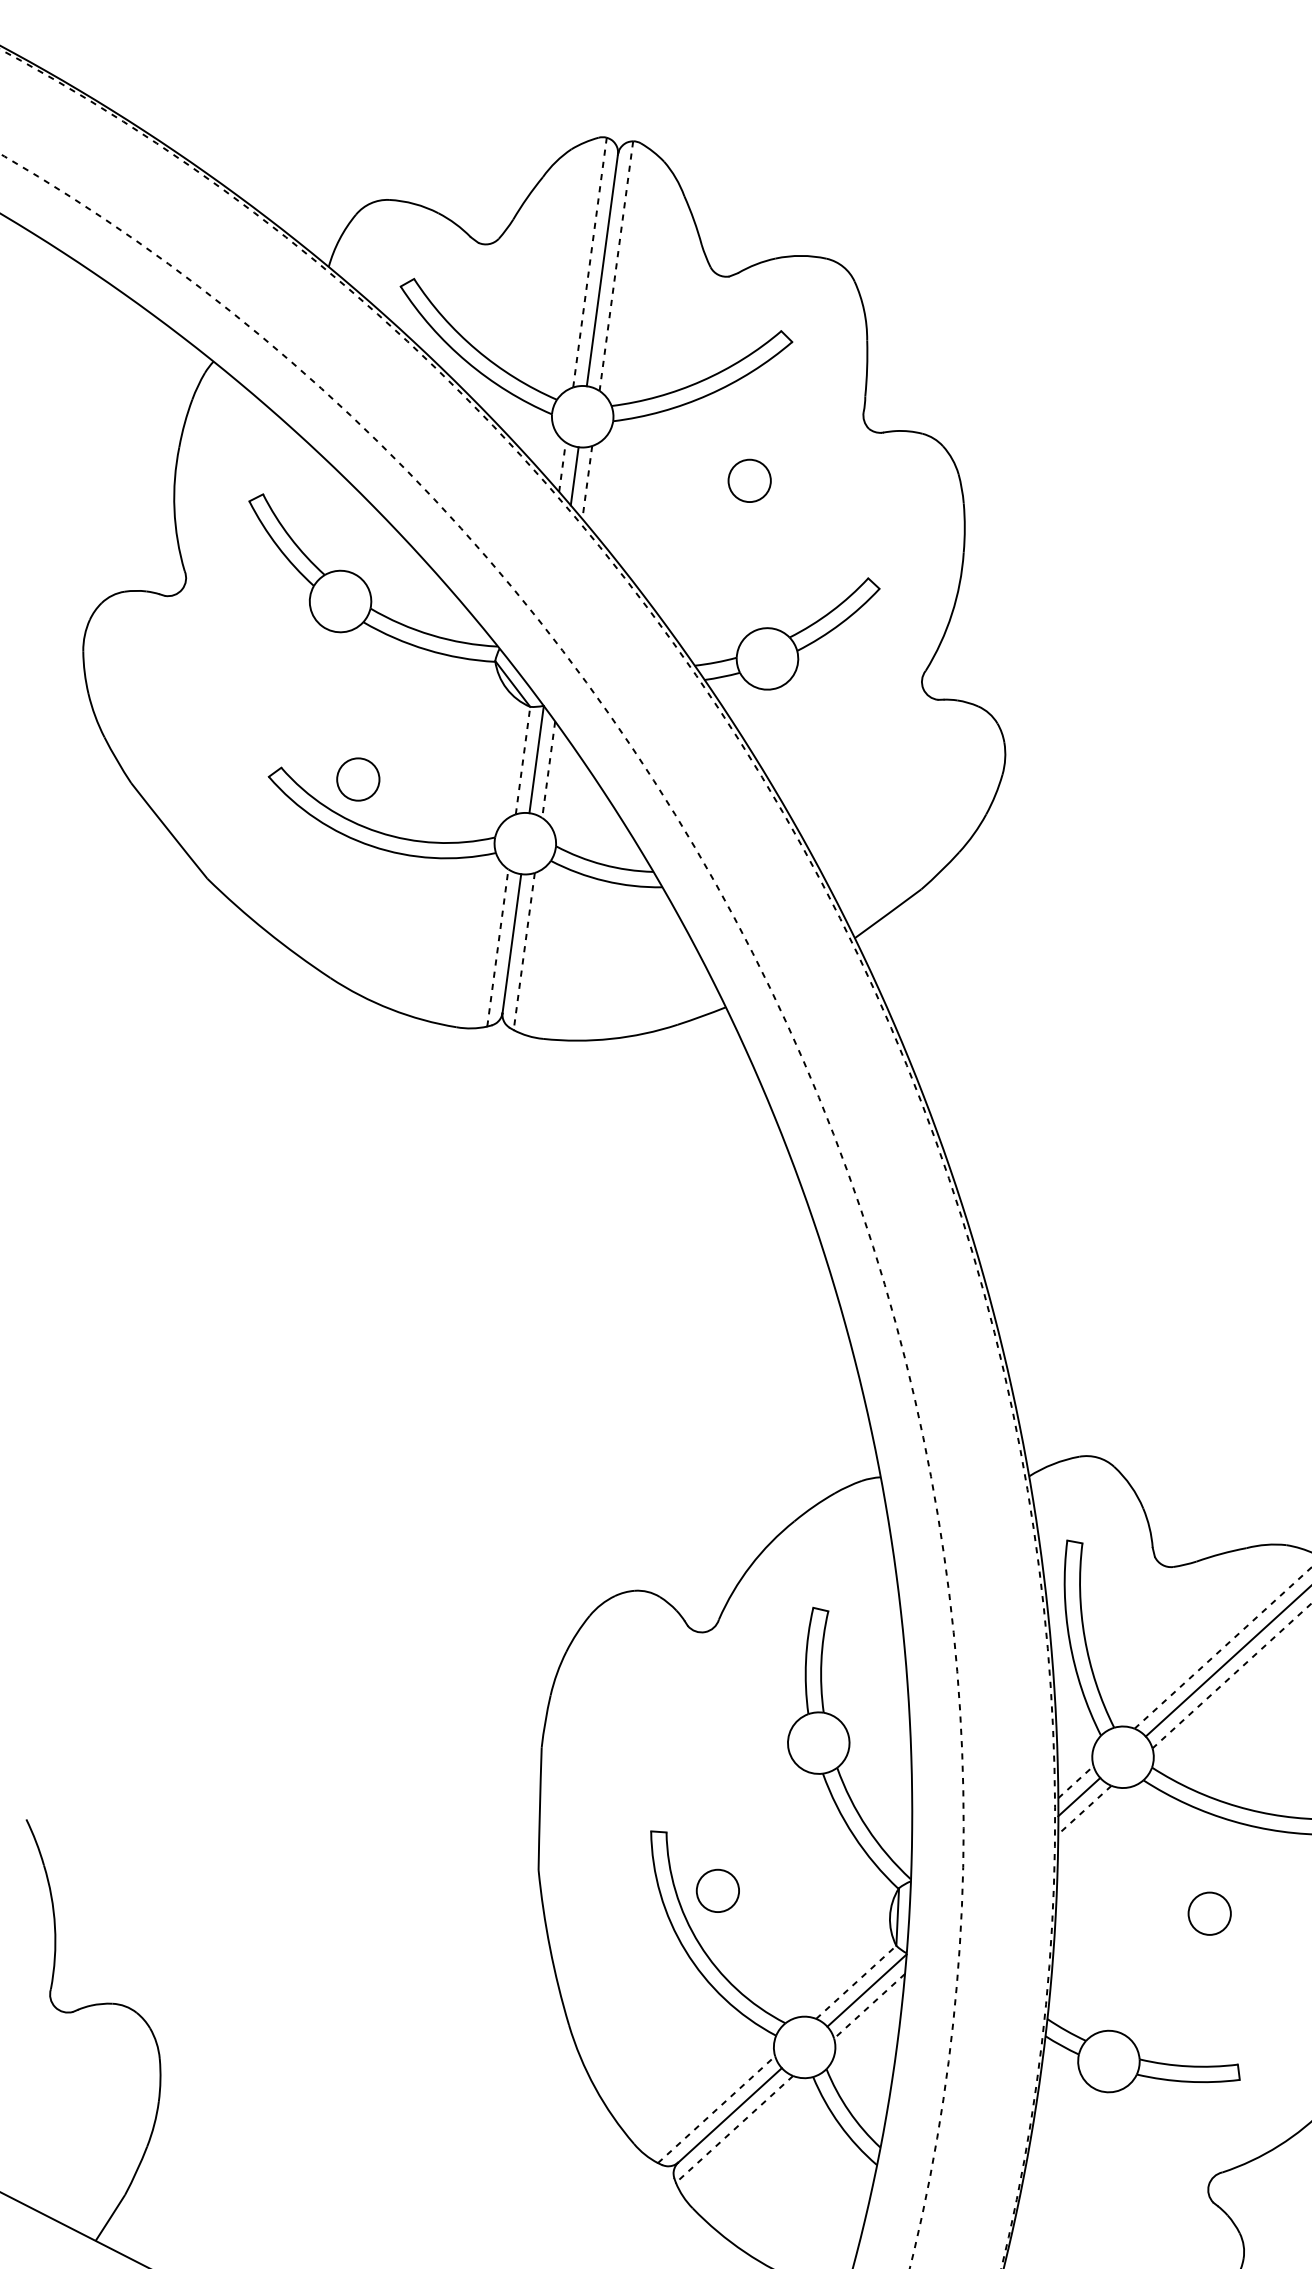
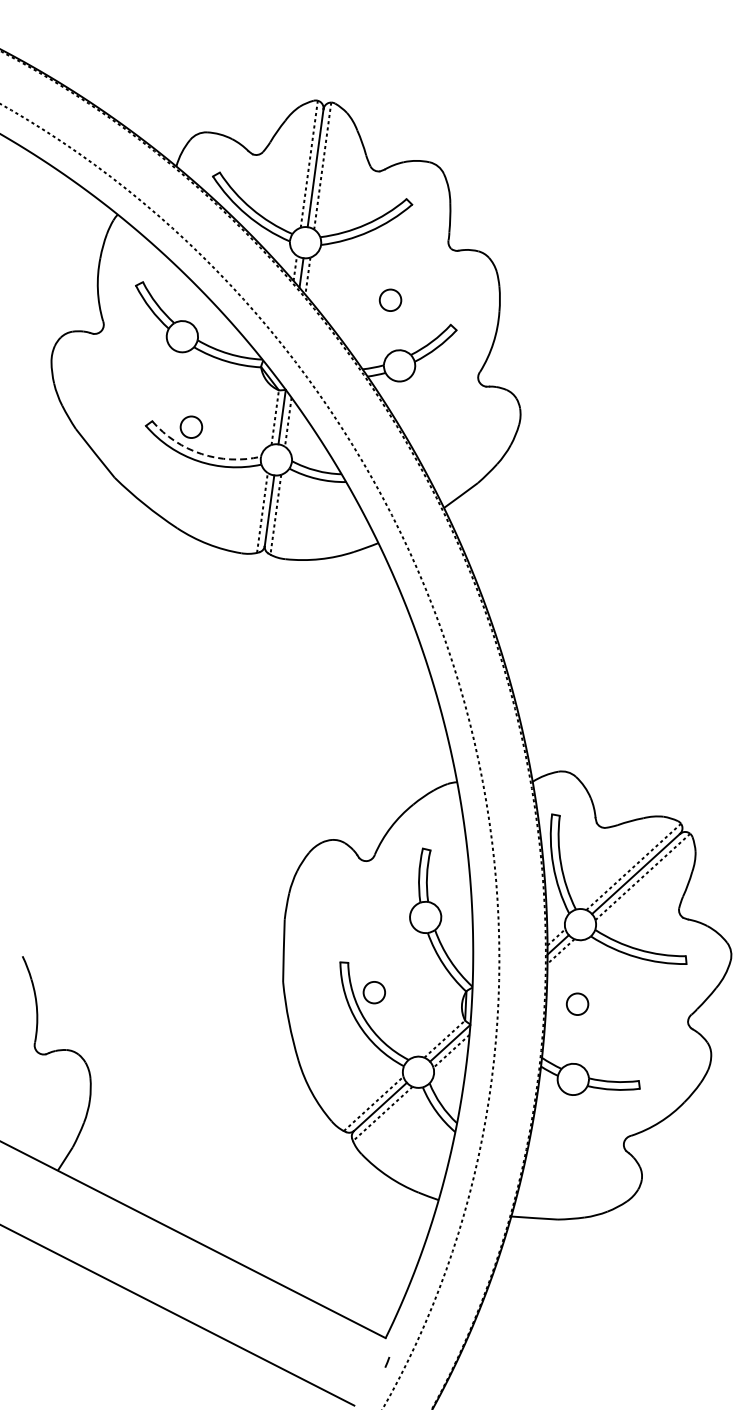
circle: (749, 479) -> (390, 299), moved
arc: (378, 833) -> (201, 454), solid -> dashed
circle: (1209, 1912) -> (577, 1003), moved

